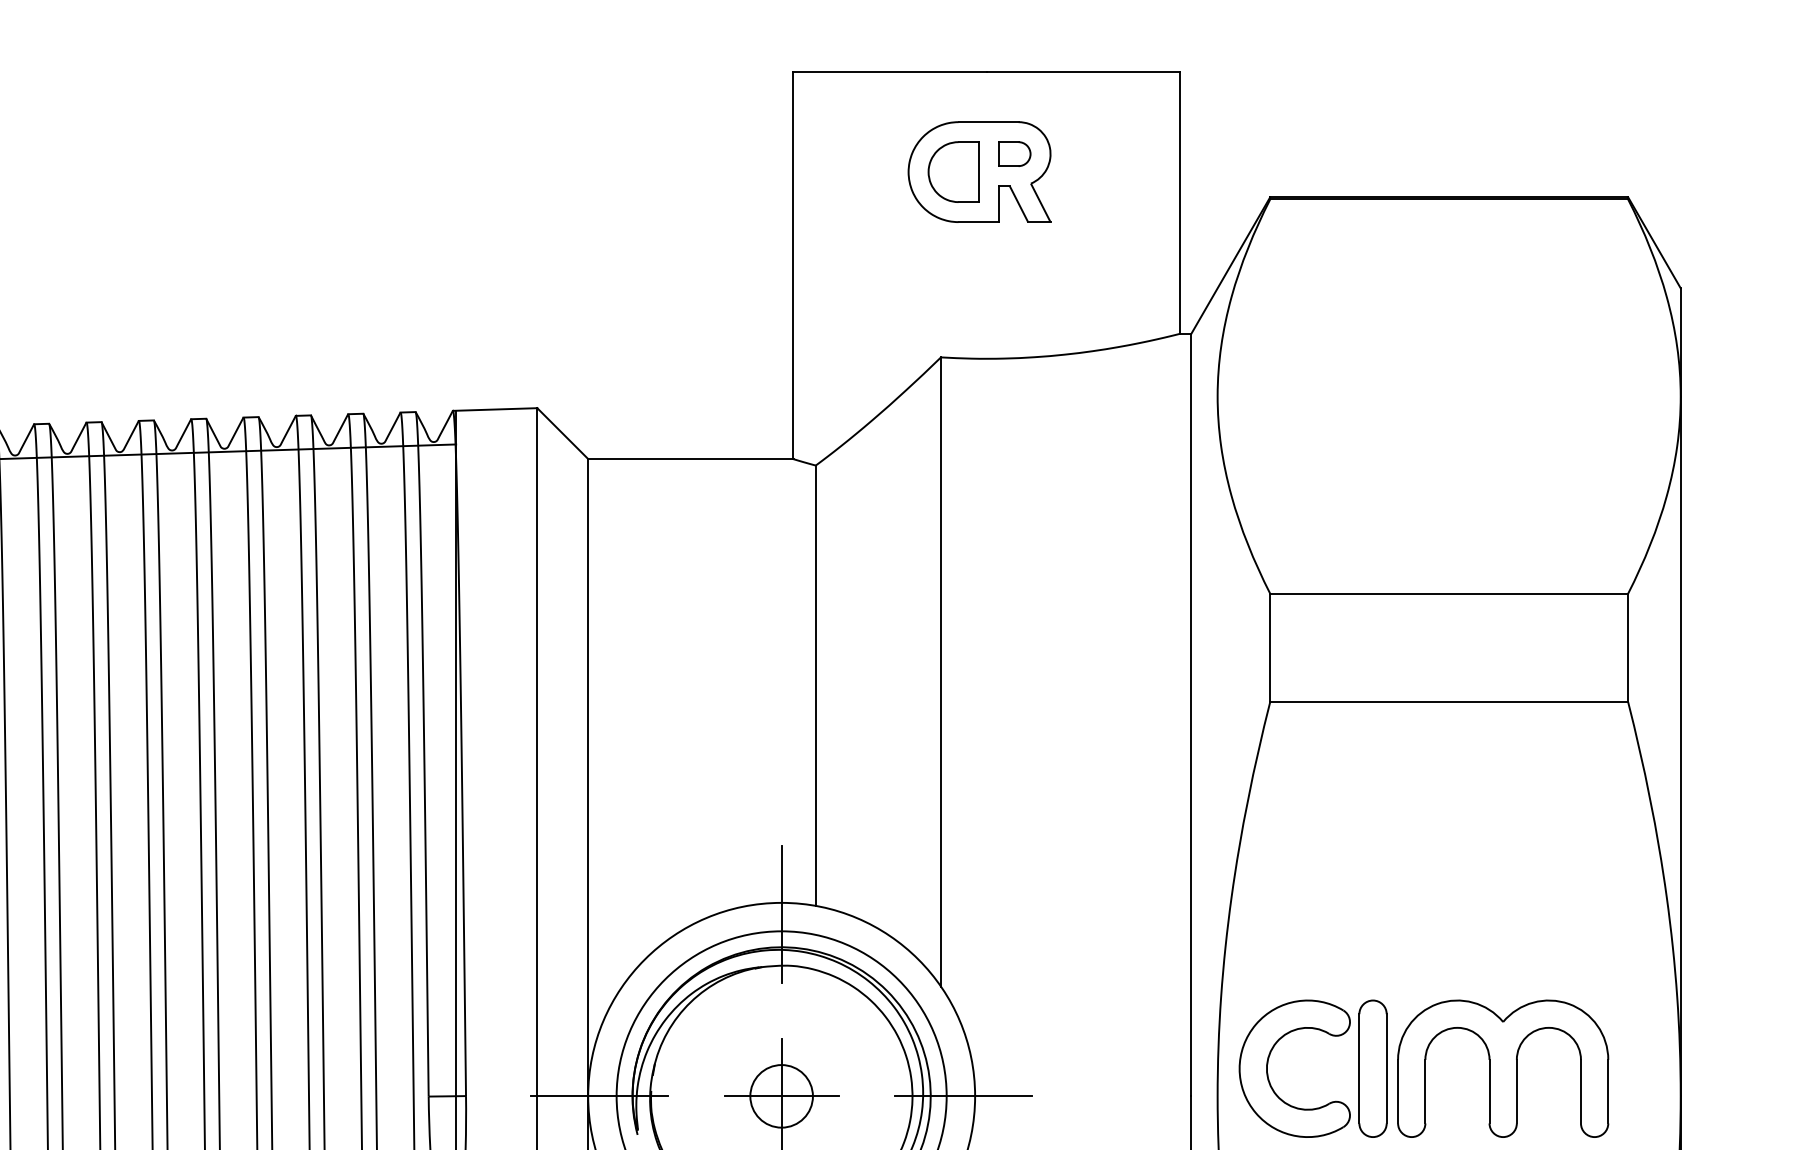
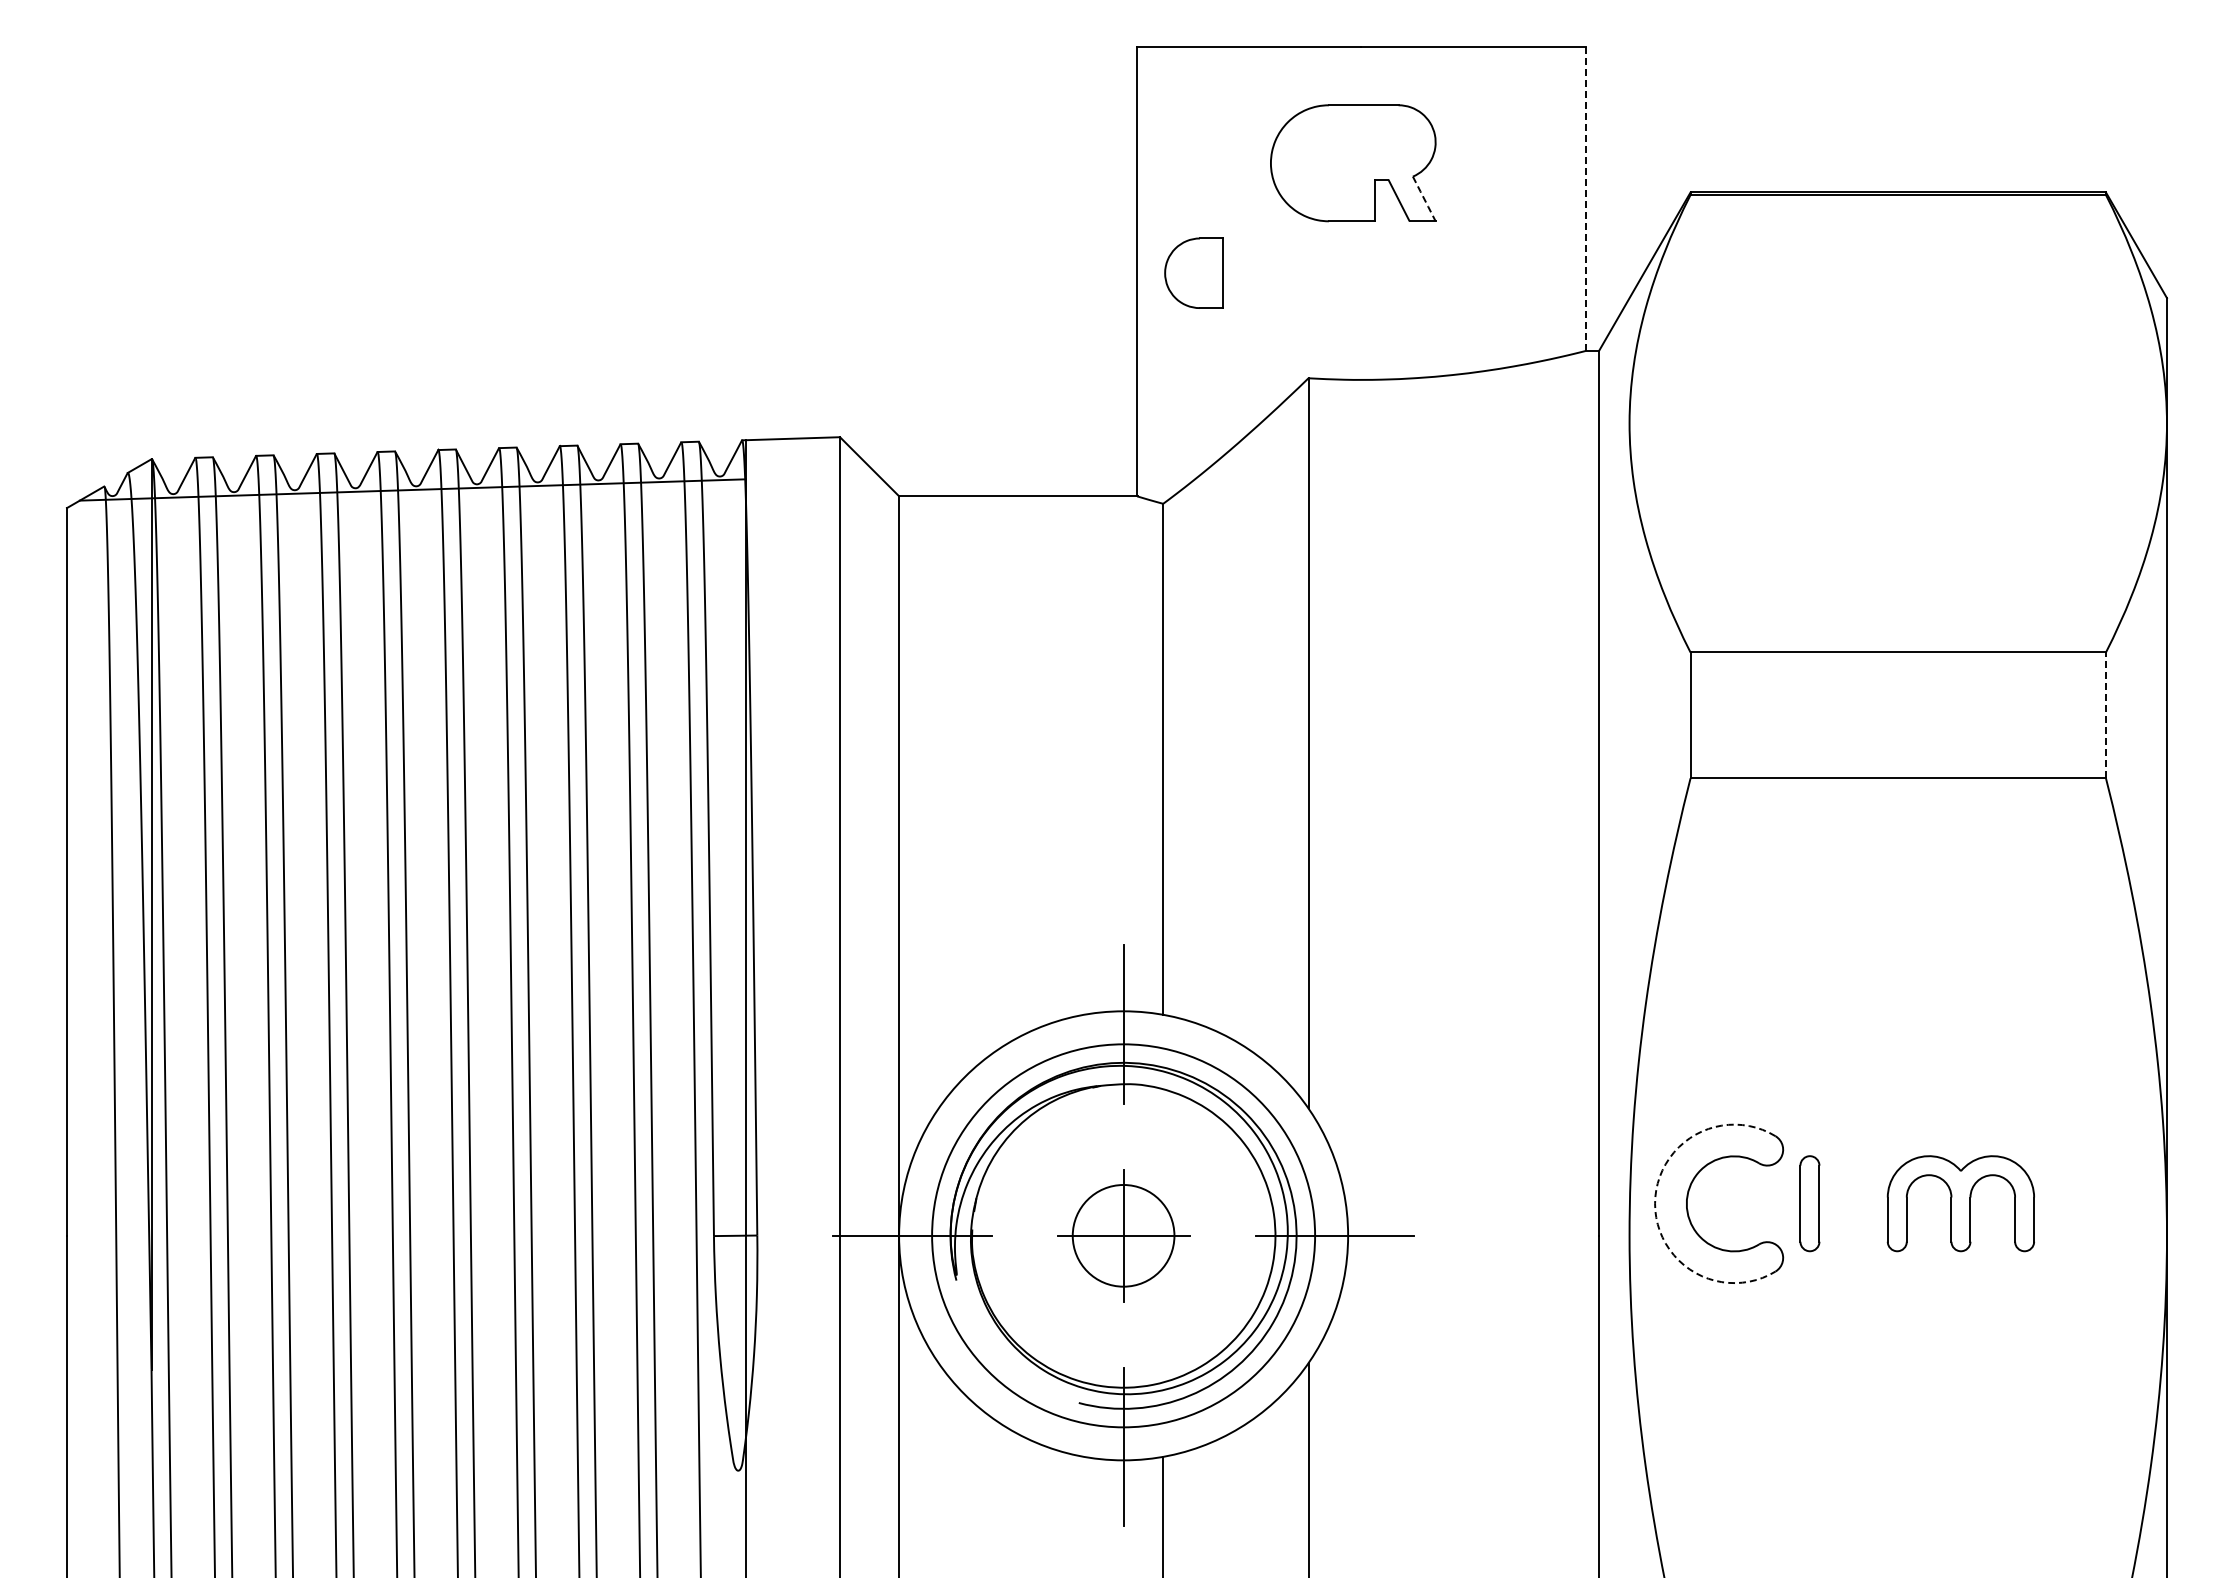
part: (1014, 154) -> (1393, 142), removed
part: (953, 171) -> (1193, 272), moved
line: (1040, 203) -> (1424, 199), solid -> dashed
line: (1179, 203) -> (1585, 199), solid -> dashed
line: (1627, 647) -> (2105, 715), solid -> dashed
arc: (1239, 1068) -> (1655, 1203), solid -> dashed
part: (1372, 1068) -> (1809, 1203), size x0.6
part: (1502, 1068) -> (1960, 1203), size x0.6
circle: (781, 1096) -> (1123, 1235), size x1.4

